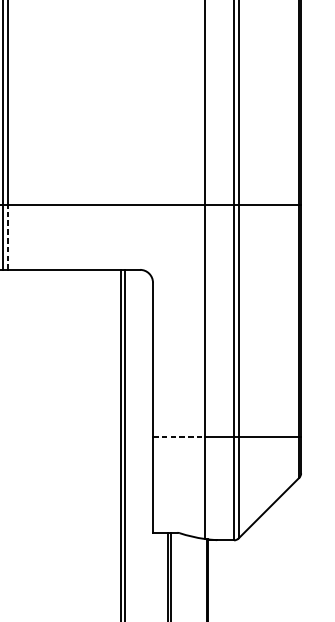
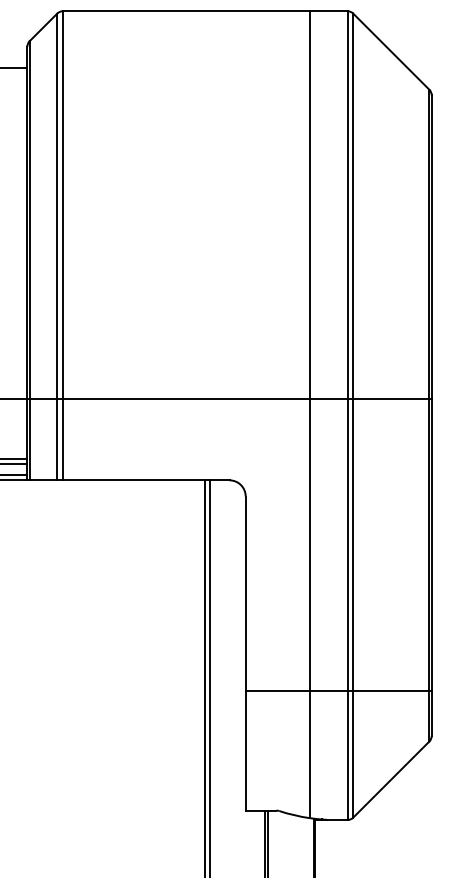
line: (7, 237) -> (63, 439), dashed -> solid
line: (179, 437) -> (278, 690), dashed -> solid

